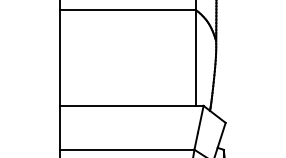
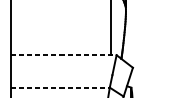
line: (131, 105) -> (63, 54), solid -> dashed
line: (127, 149) -> (60, 87), solid -> dashed

